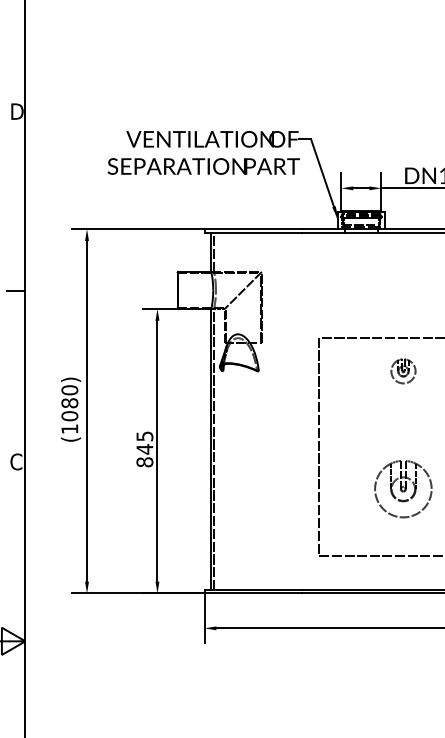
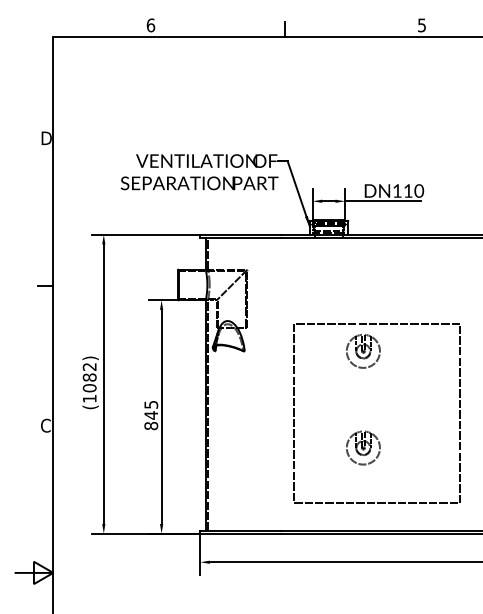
part: (403, 371) -> (363, 351), size x1.67
text: (69, 389) -> (89, 366), (1080) -> (1082)
part: (403, 488) -> (363, 447), size x0.71

